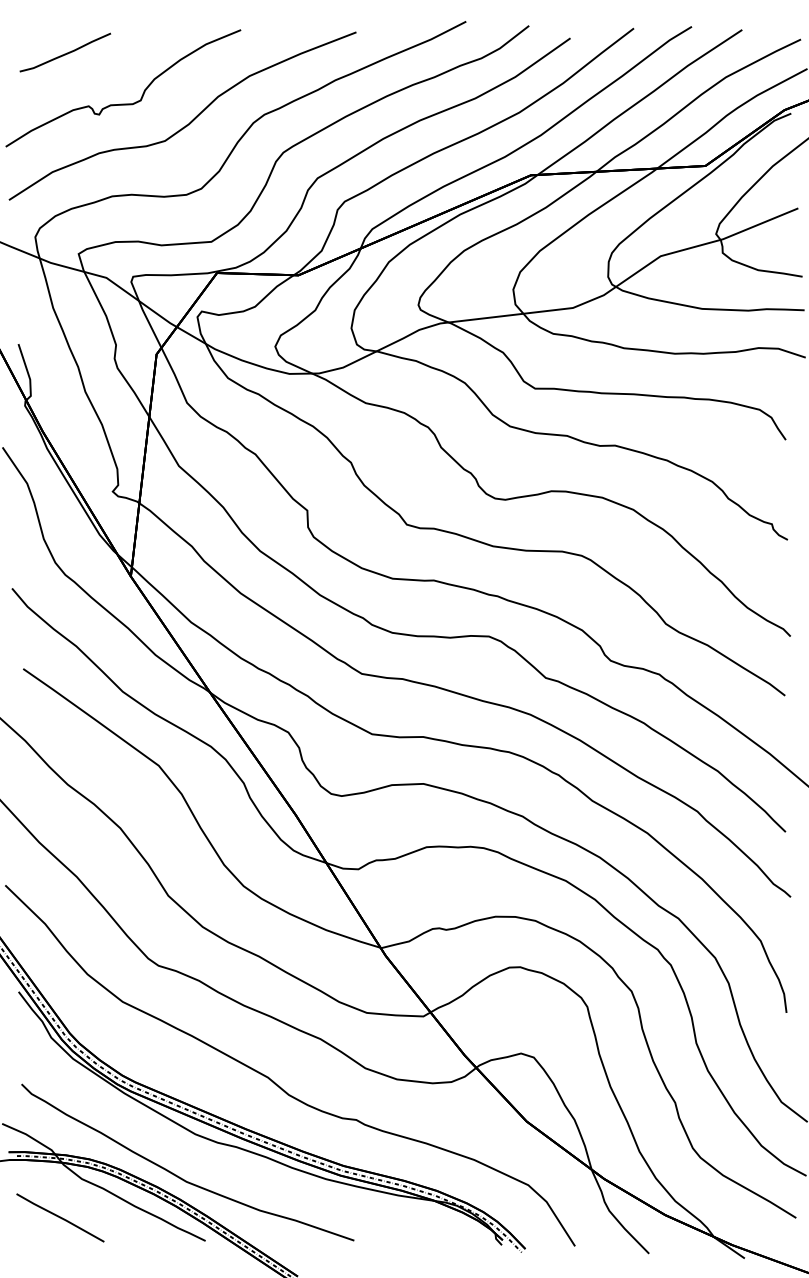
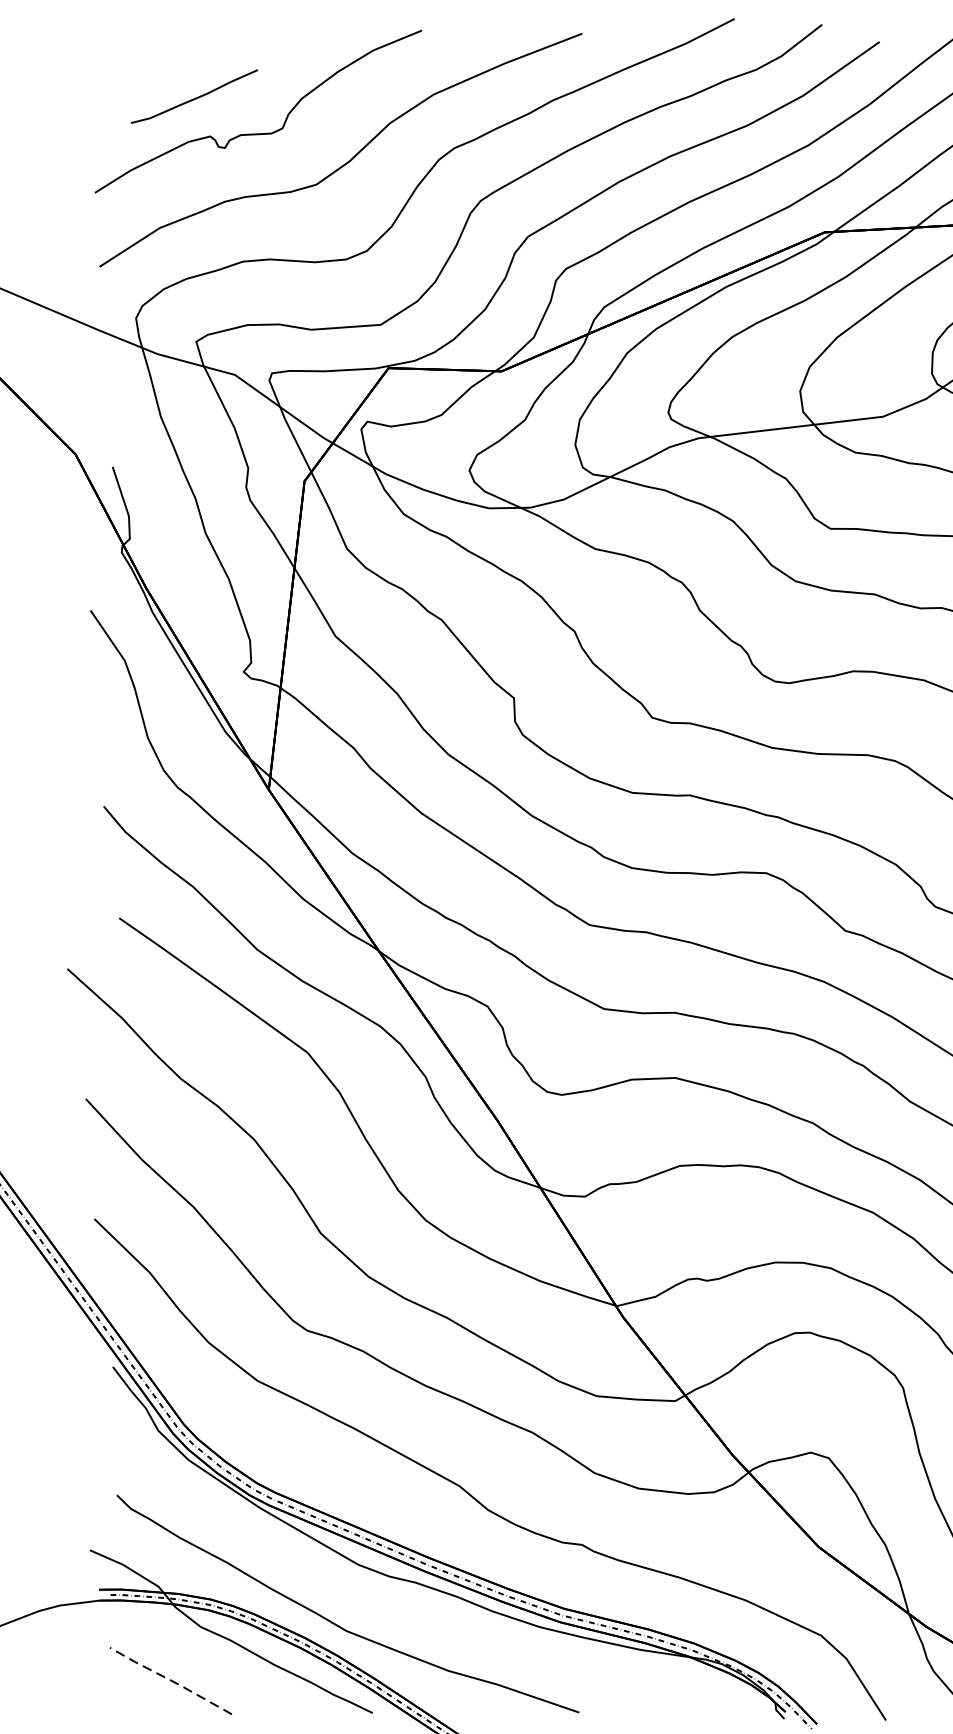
curve: (66, 52) -> (196, 96), moved
line: (60, 1217) -> (171, 1680), solid -> dashed

